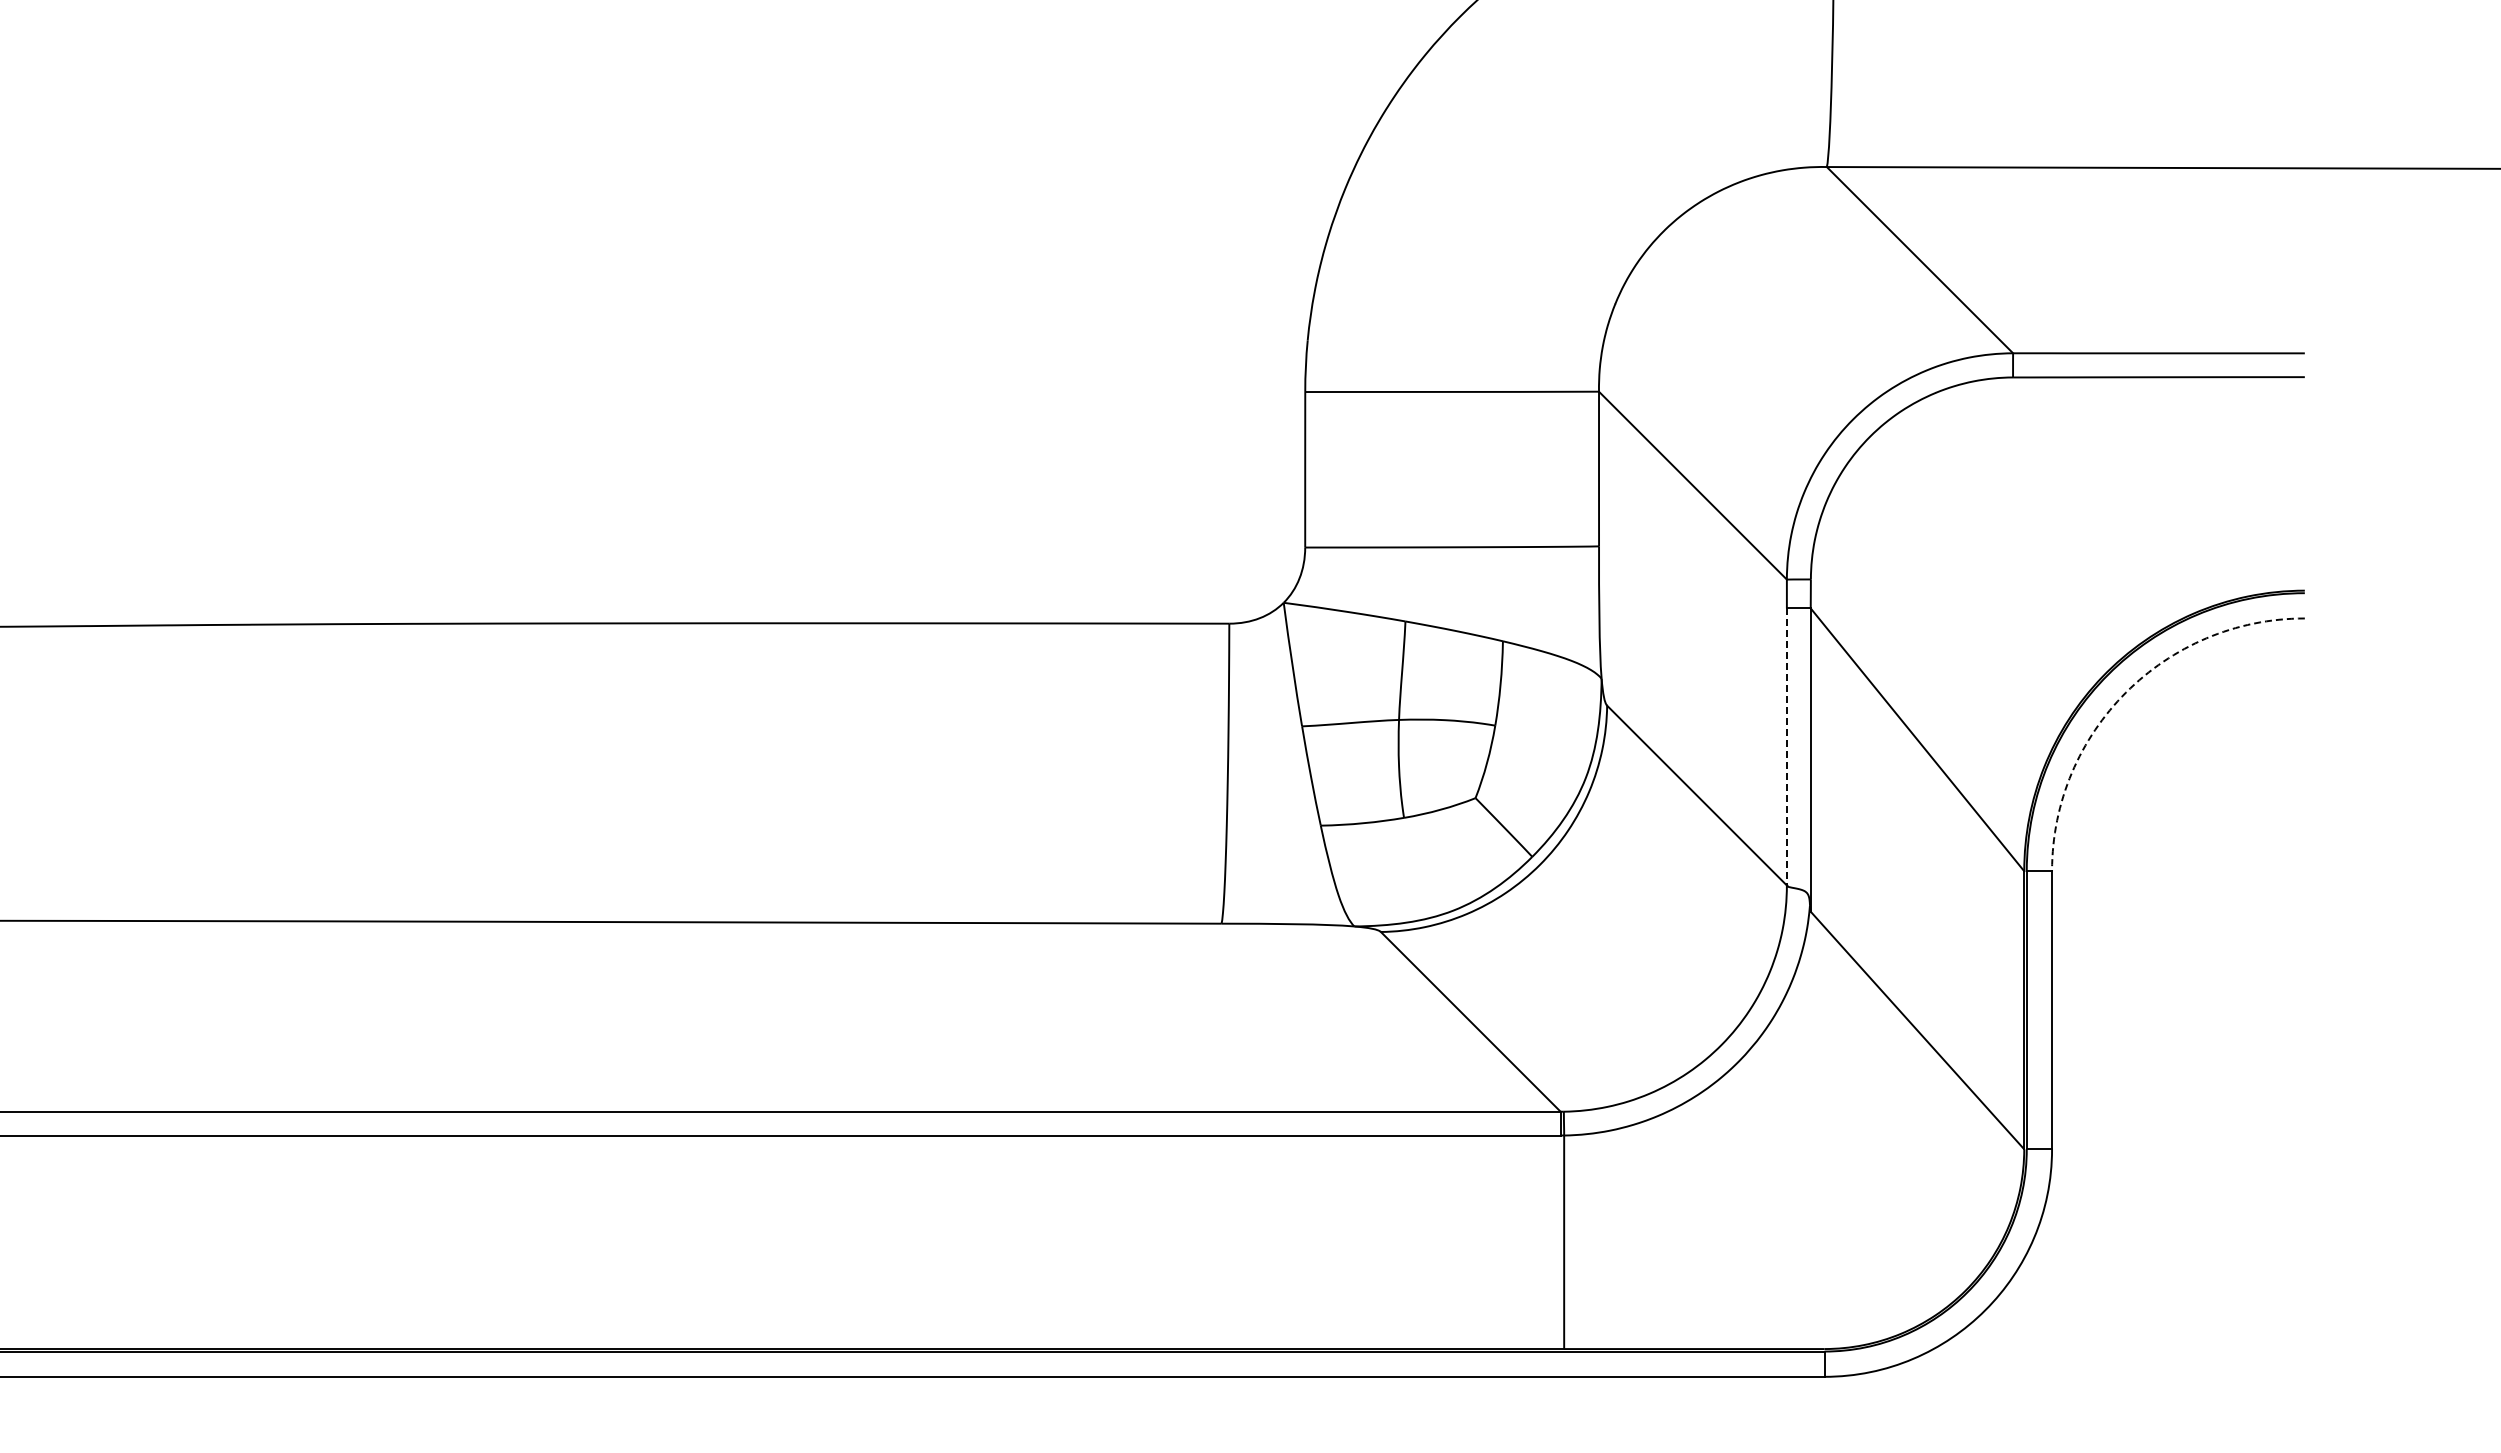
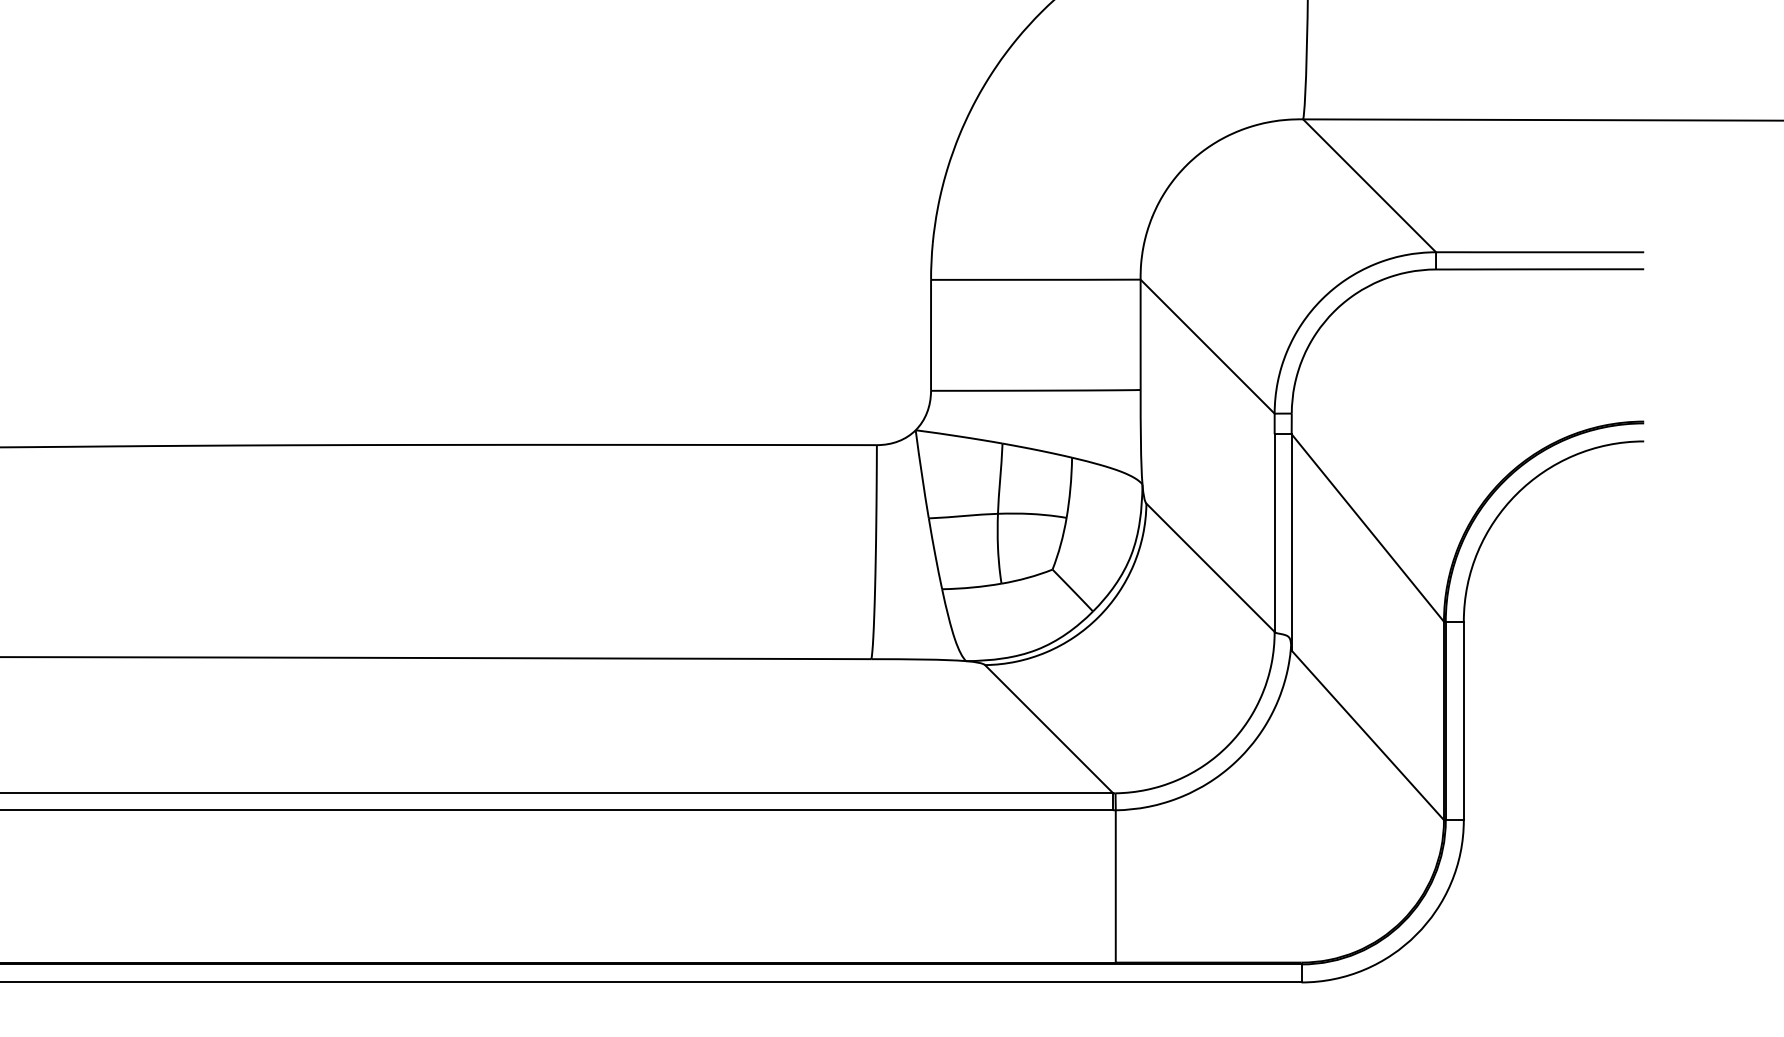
arc: (2126, 692) -> (1516, 494), dashed -> solid
line: (1786, 746) -> (1274, 532), dashed -> solid

